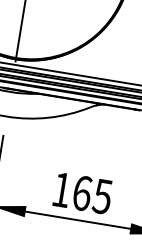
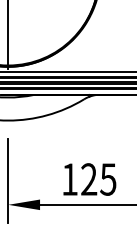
text: (82, 193) -> (89, 179), 165 -> 125

